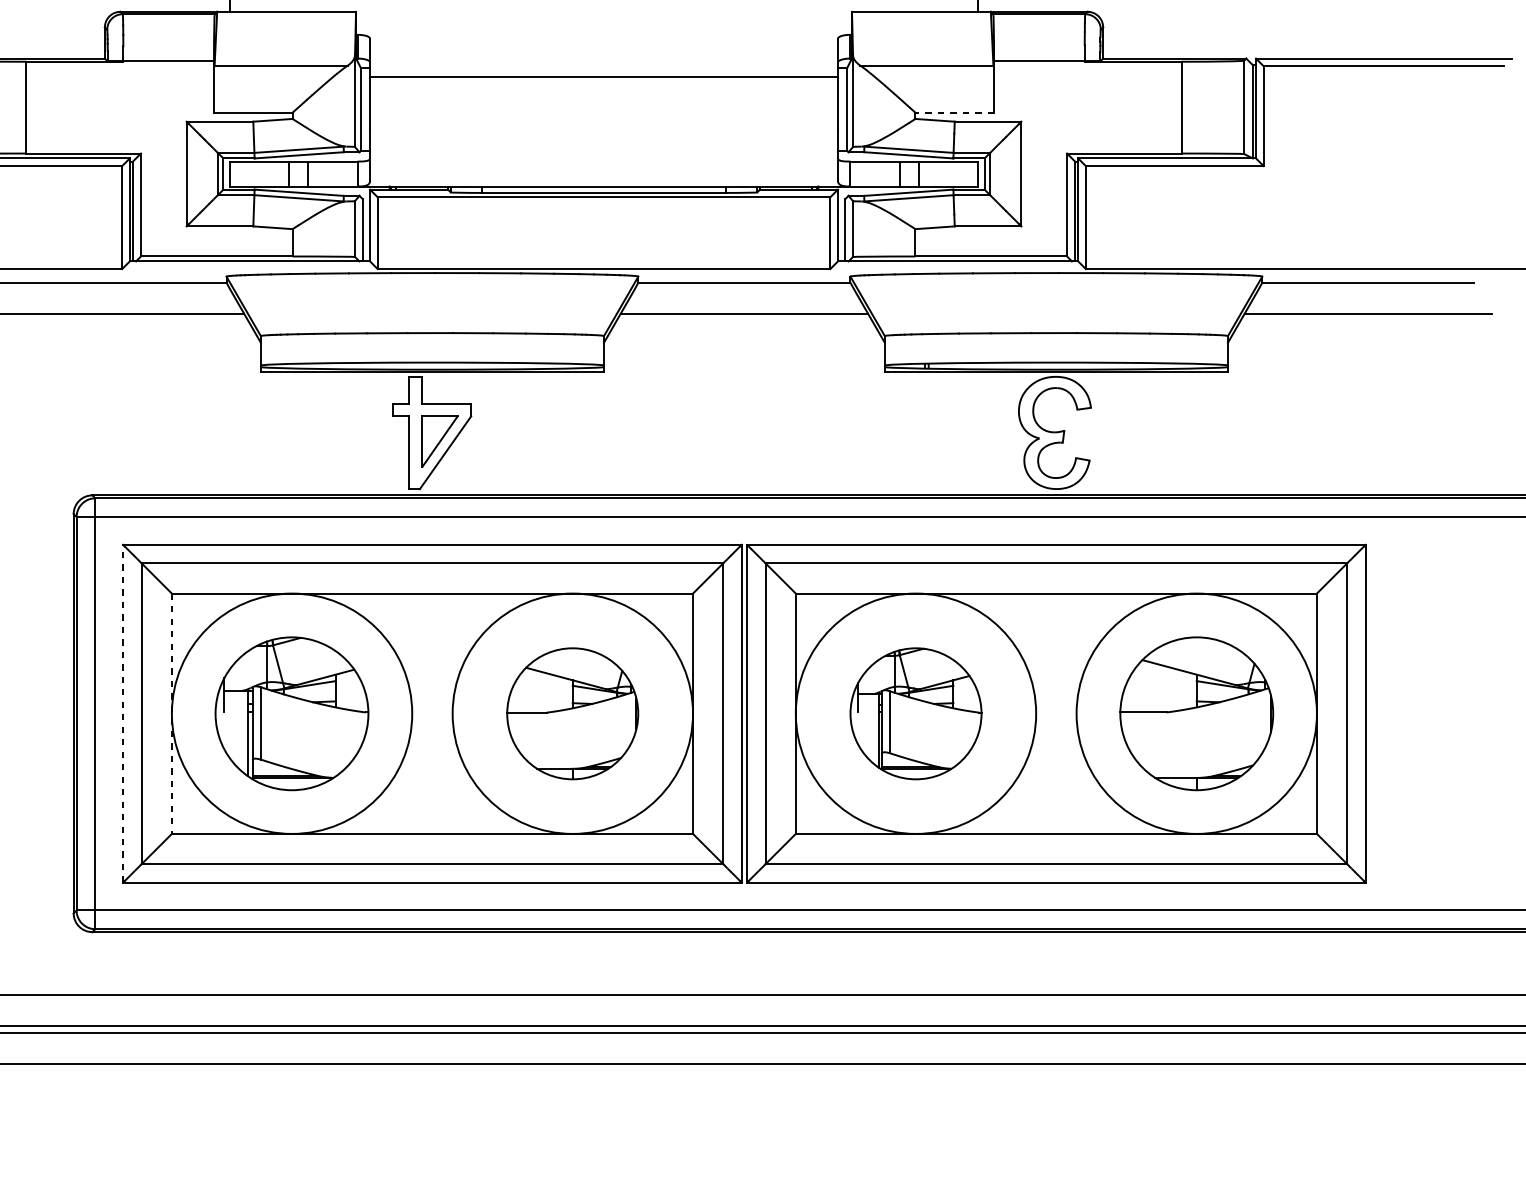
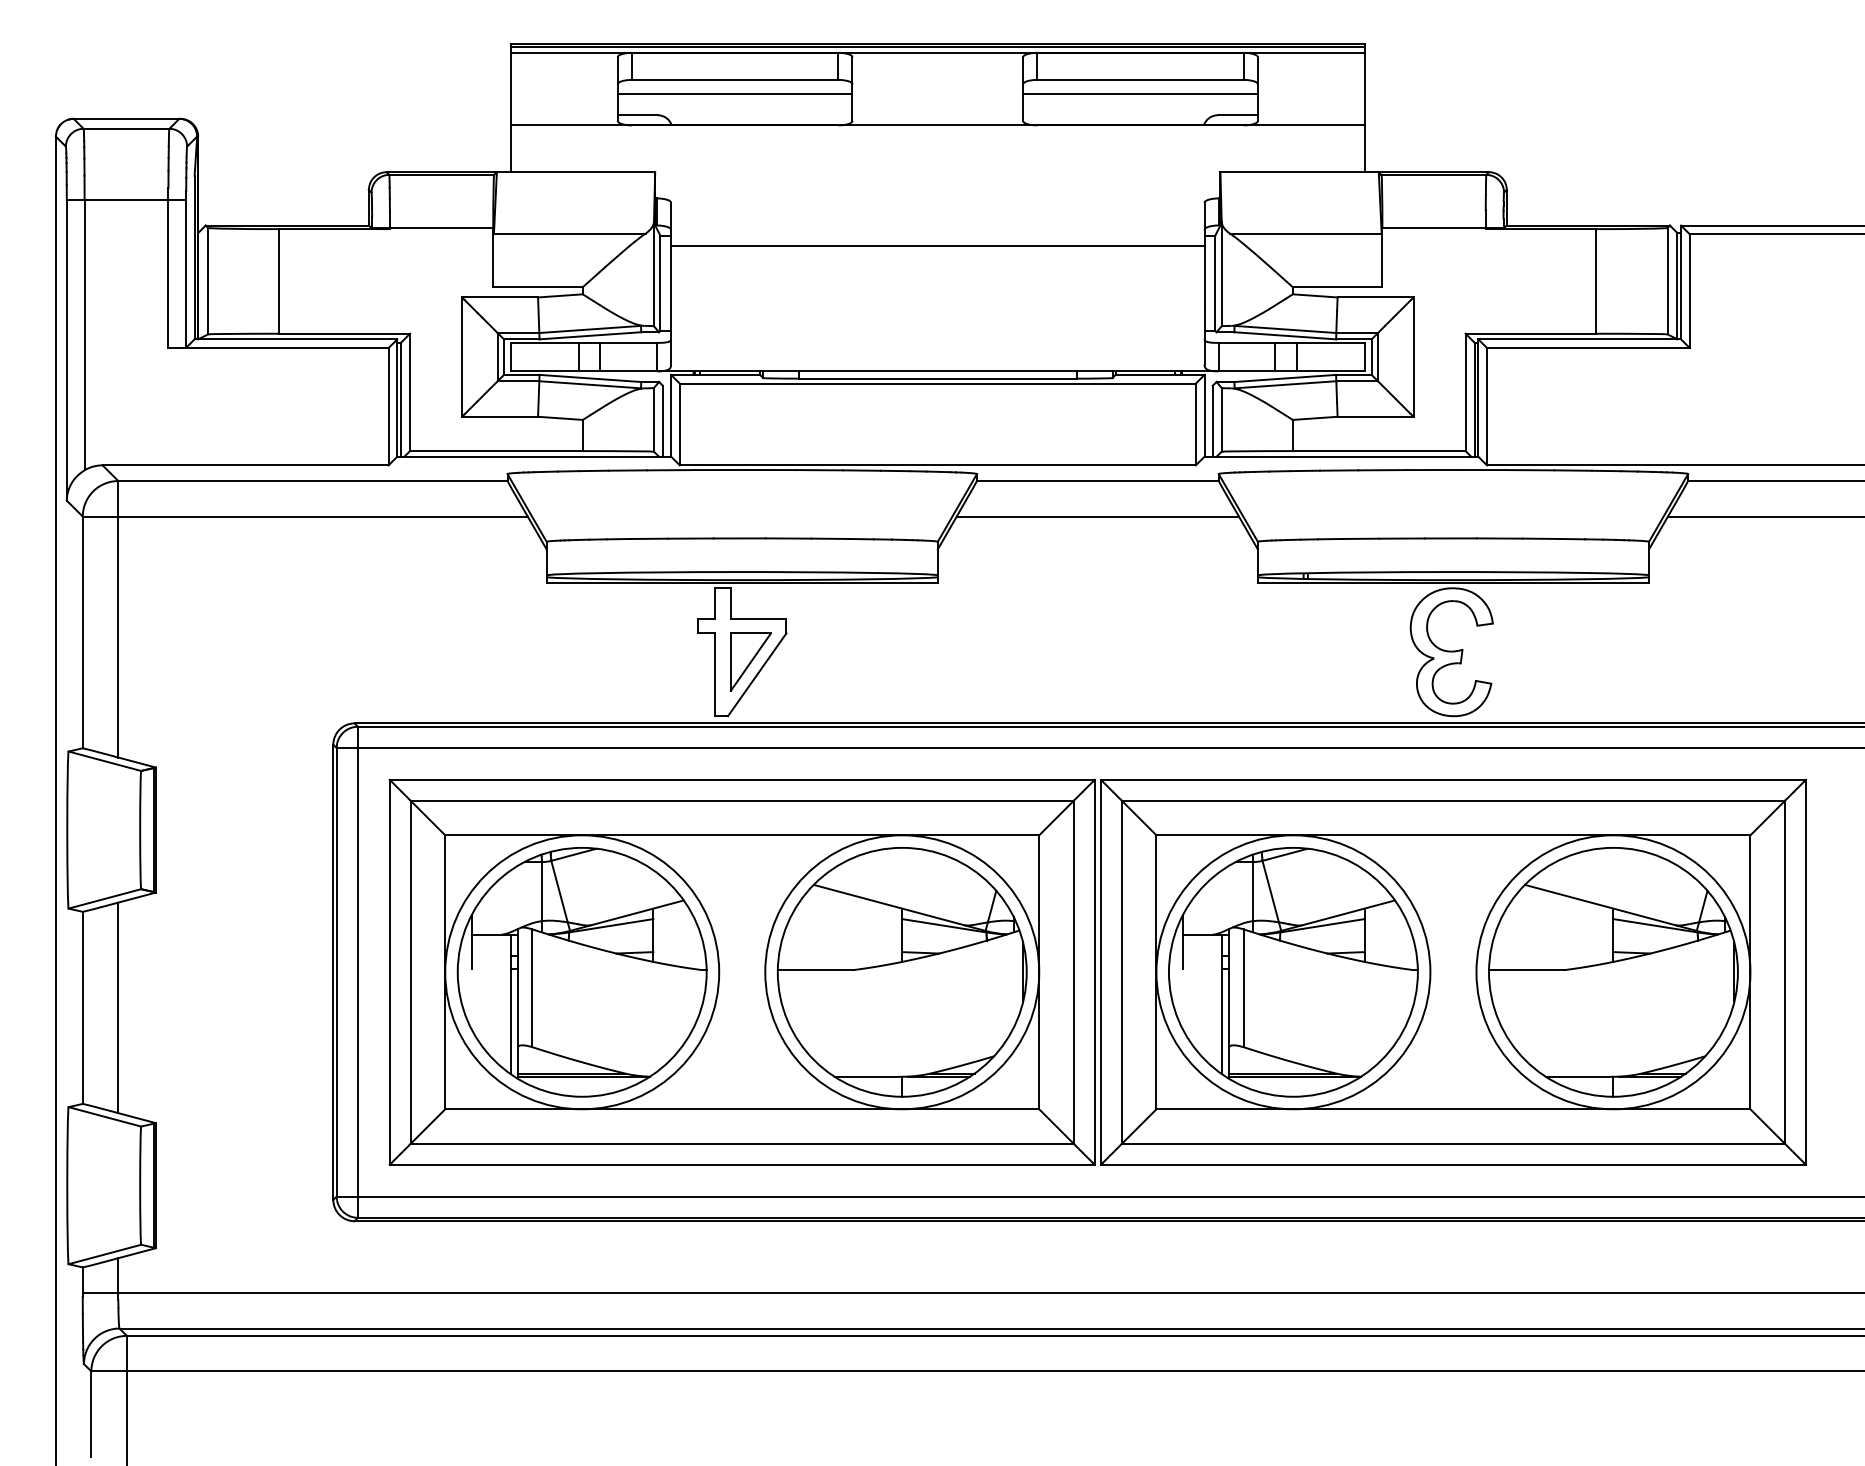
line: (954, 112) -> (1337, 287), dashed -> solid
line: (122, 713) -> (389, 972), dashed -> solid
line: (172, 713) -> (445, 972), dashed -> solid
part: (291, 713) -> (581, 972), size x1.43
part: (572, 713) -> (901, 972), size x1.67
part: (916, 713) -> (1293, 972), size x1.67
part: (1196, 713) -> (1613, 972), size x1.43

